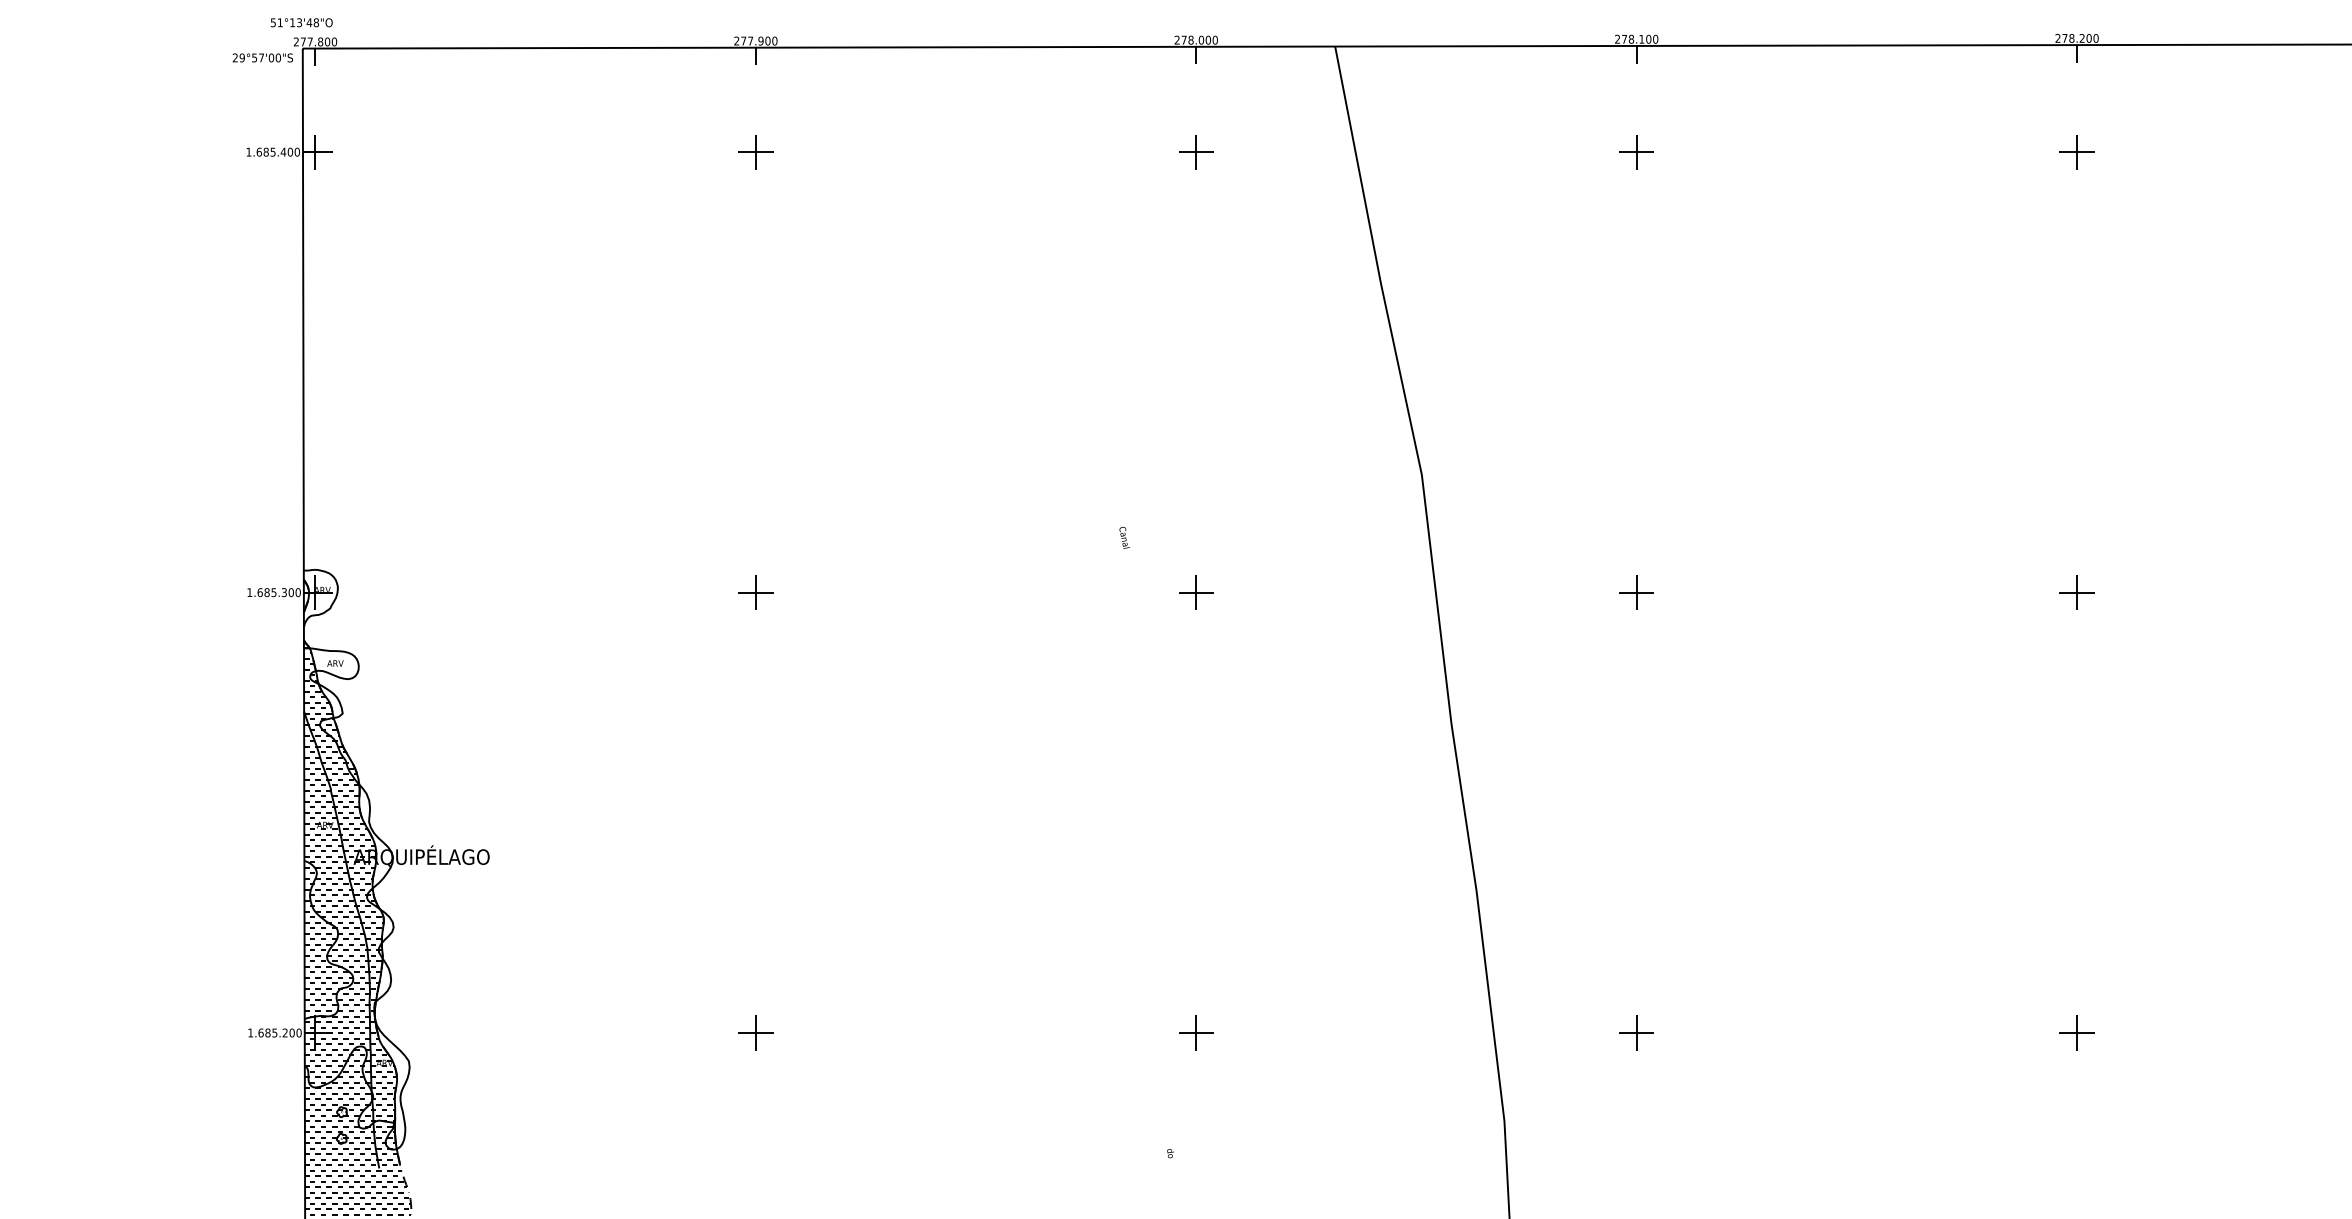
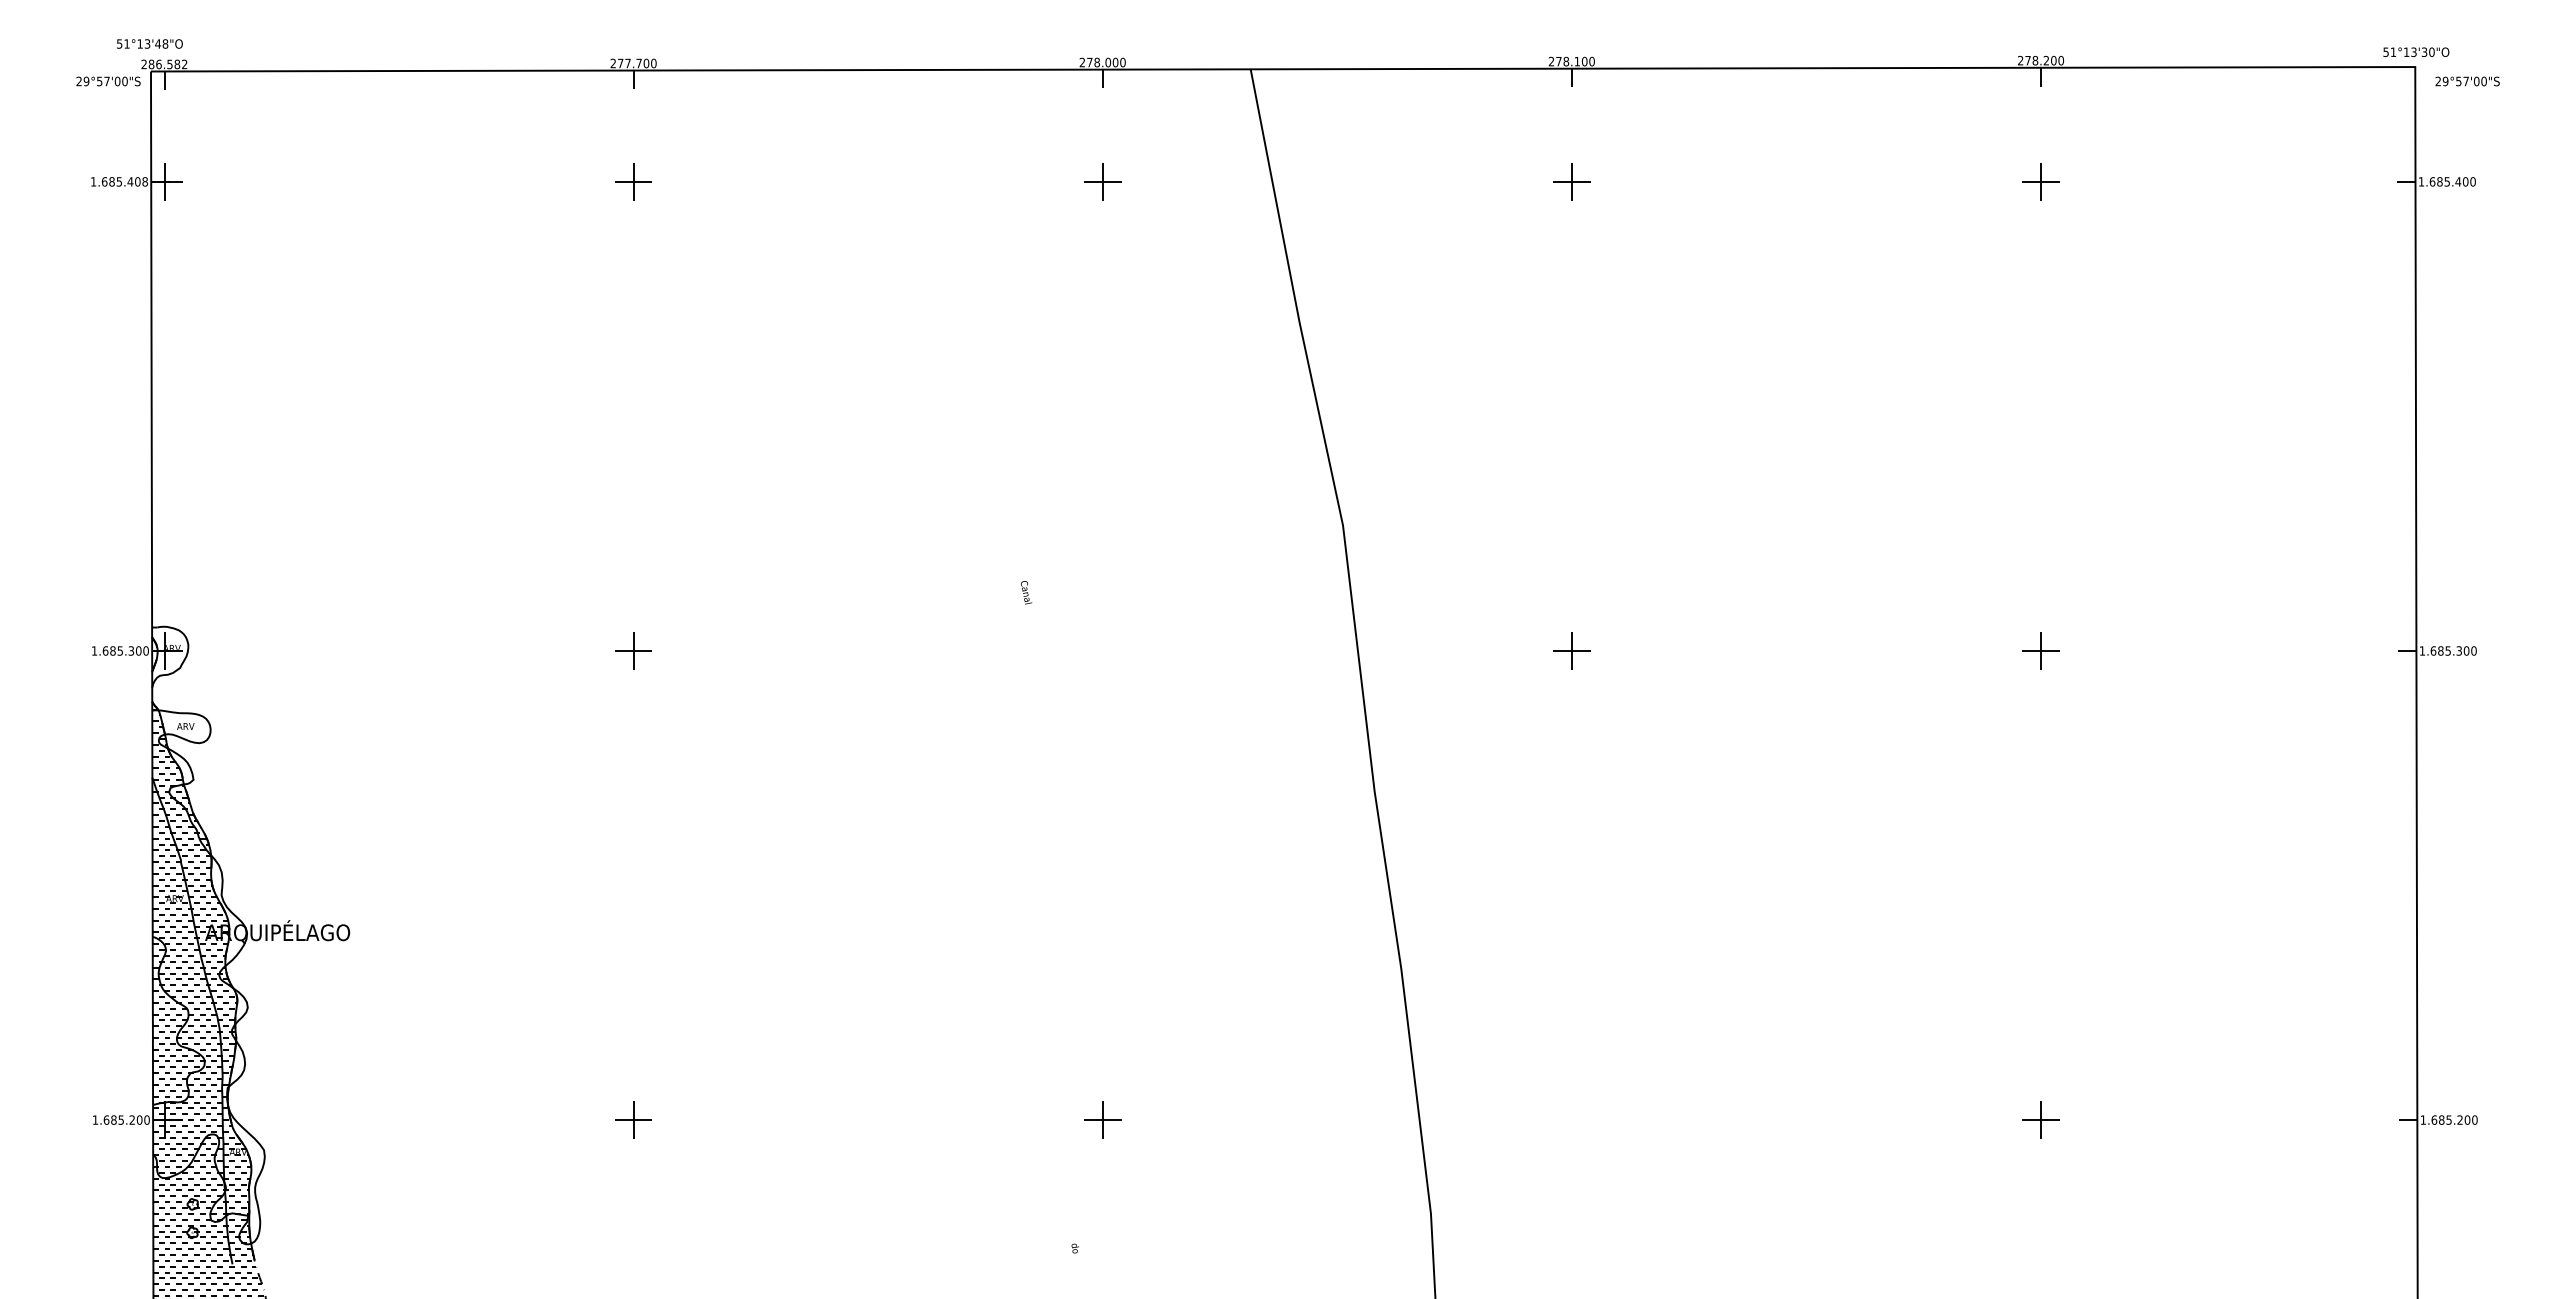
text: (760, 41) -> (638, 63), 277.900 -> 277.700
text: (318, 42) -> (167, 64), 277.800 -> 286.582
text: (296, 151) -> (144, 181), 1.685.400 -> 1.685.408
part: (1196, 592) -> (1102, 650), removed
part: (1636, 1032) -> (1571, 1119), removed

